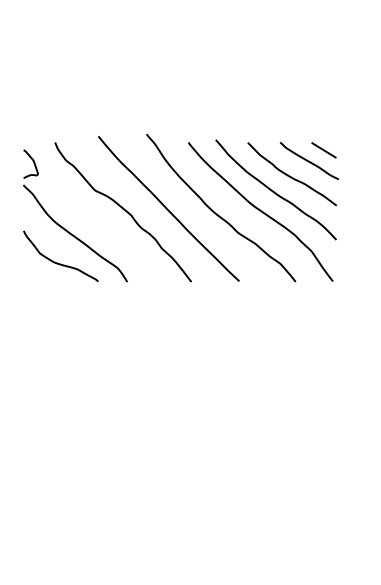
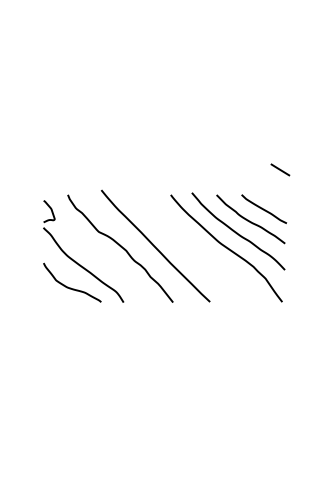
line: (324, 149) -> (280, 169), moved
curve: (217, 213) -> (193, 249), removed

